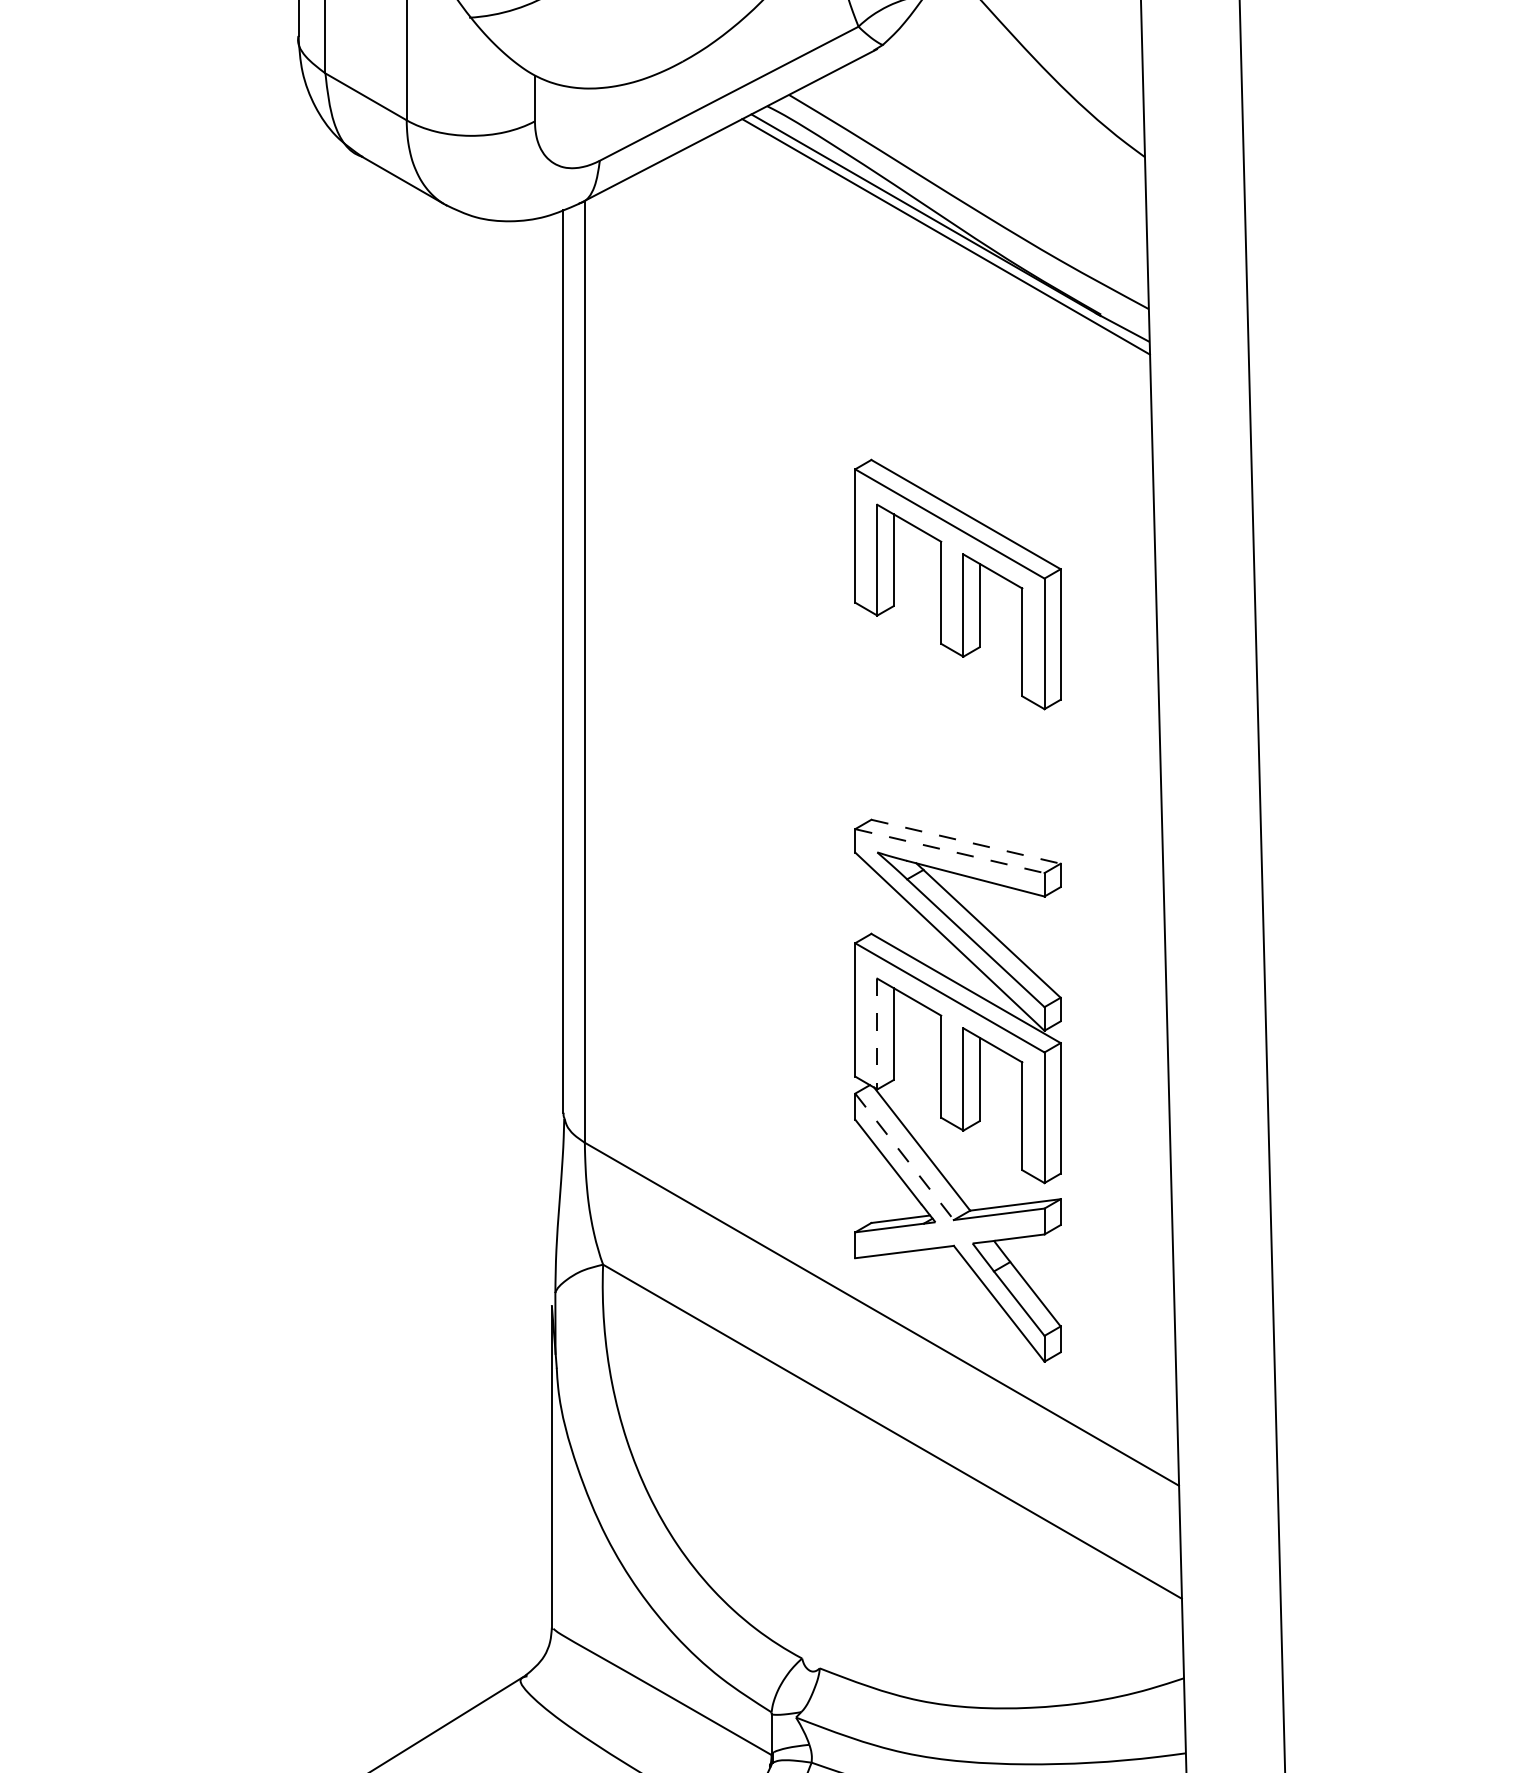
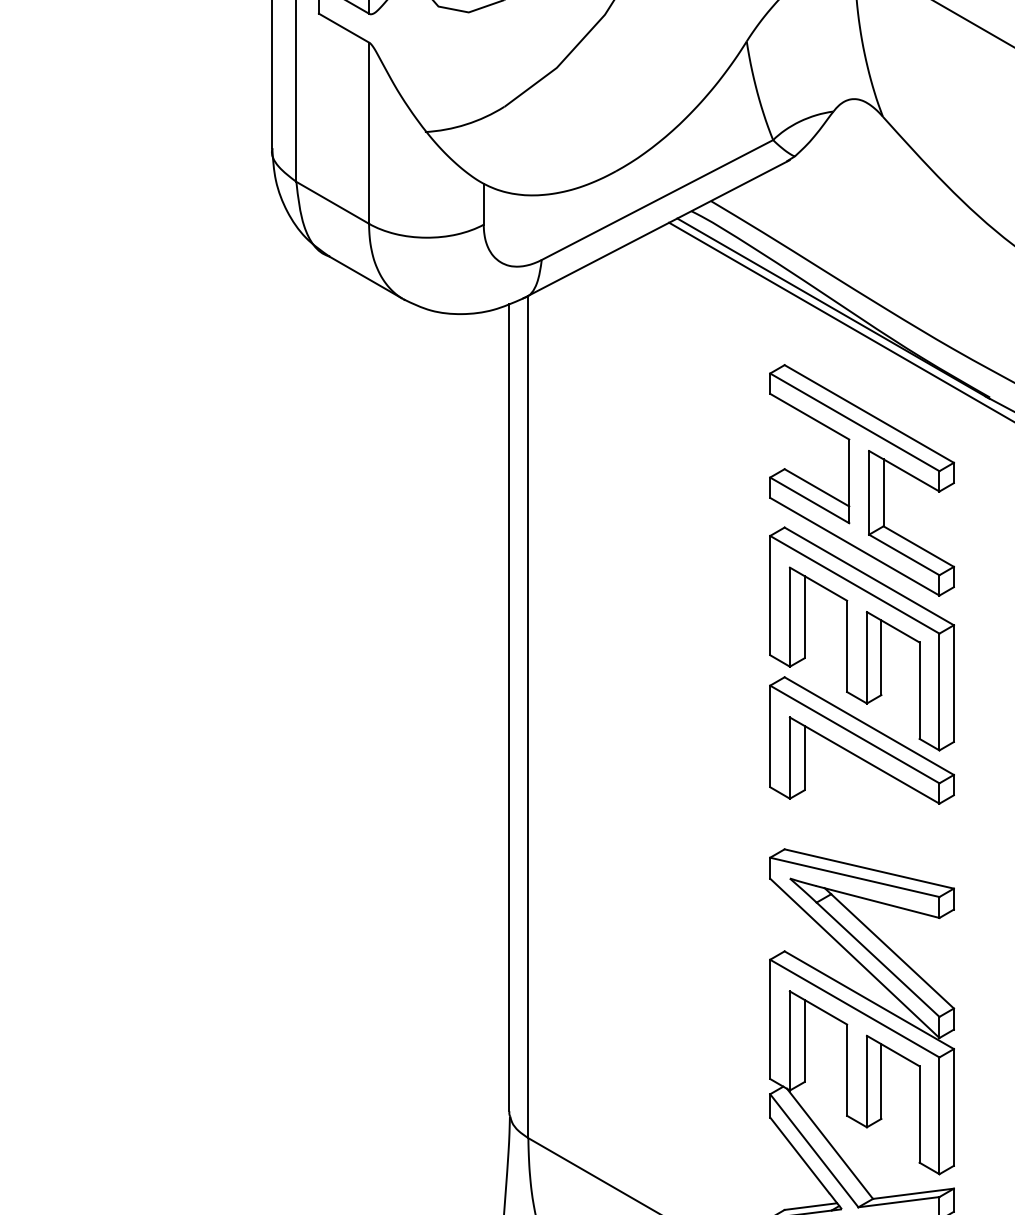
part: (957, 407) -> (861, 480), added
part: (957, 697) -> (861, 739), added
line: (966, 841) -> (869, 868), dashed -> solid
line: (950, 851) -> (855, 877), dashed -> solid
line: (877, 1034) -> (790, 1041), dashed -> solid
line: (904, 1157) -> (814, 1151), dashed -> solid

